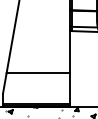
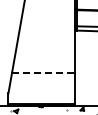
line: (38, 73) -> (43, 73), solid -> dashed

